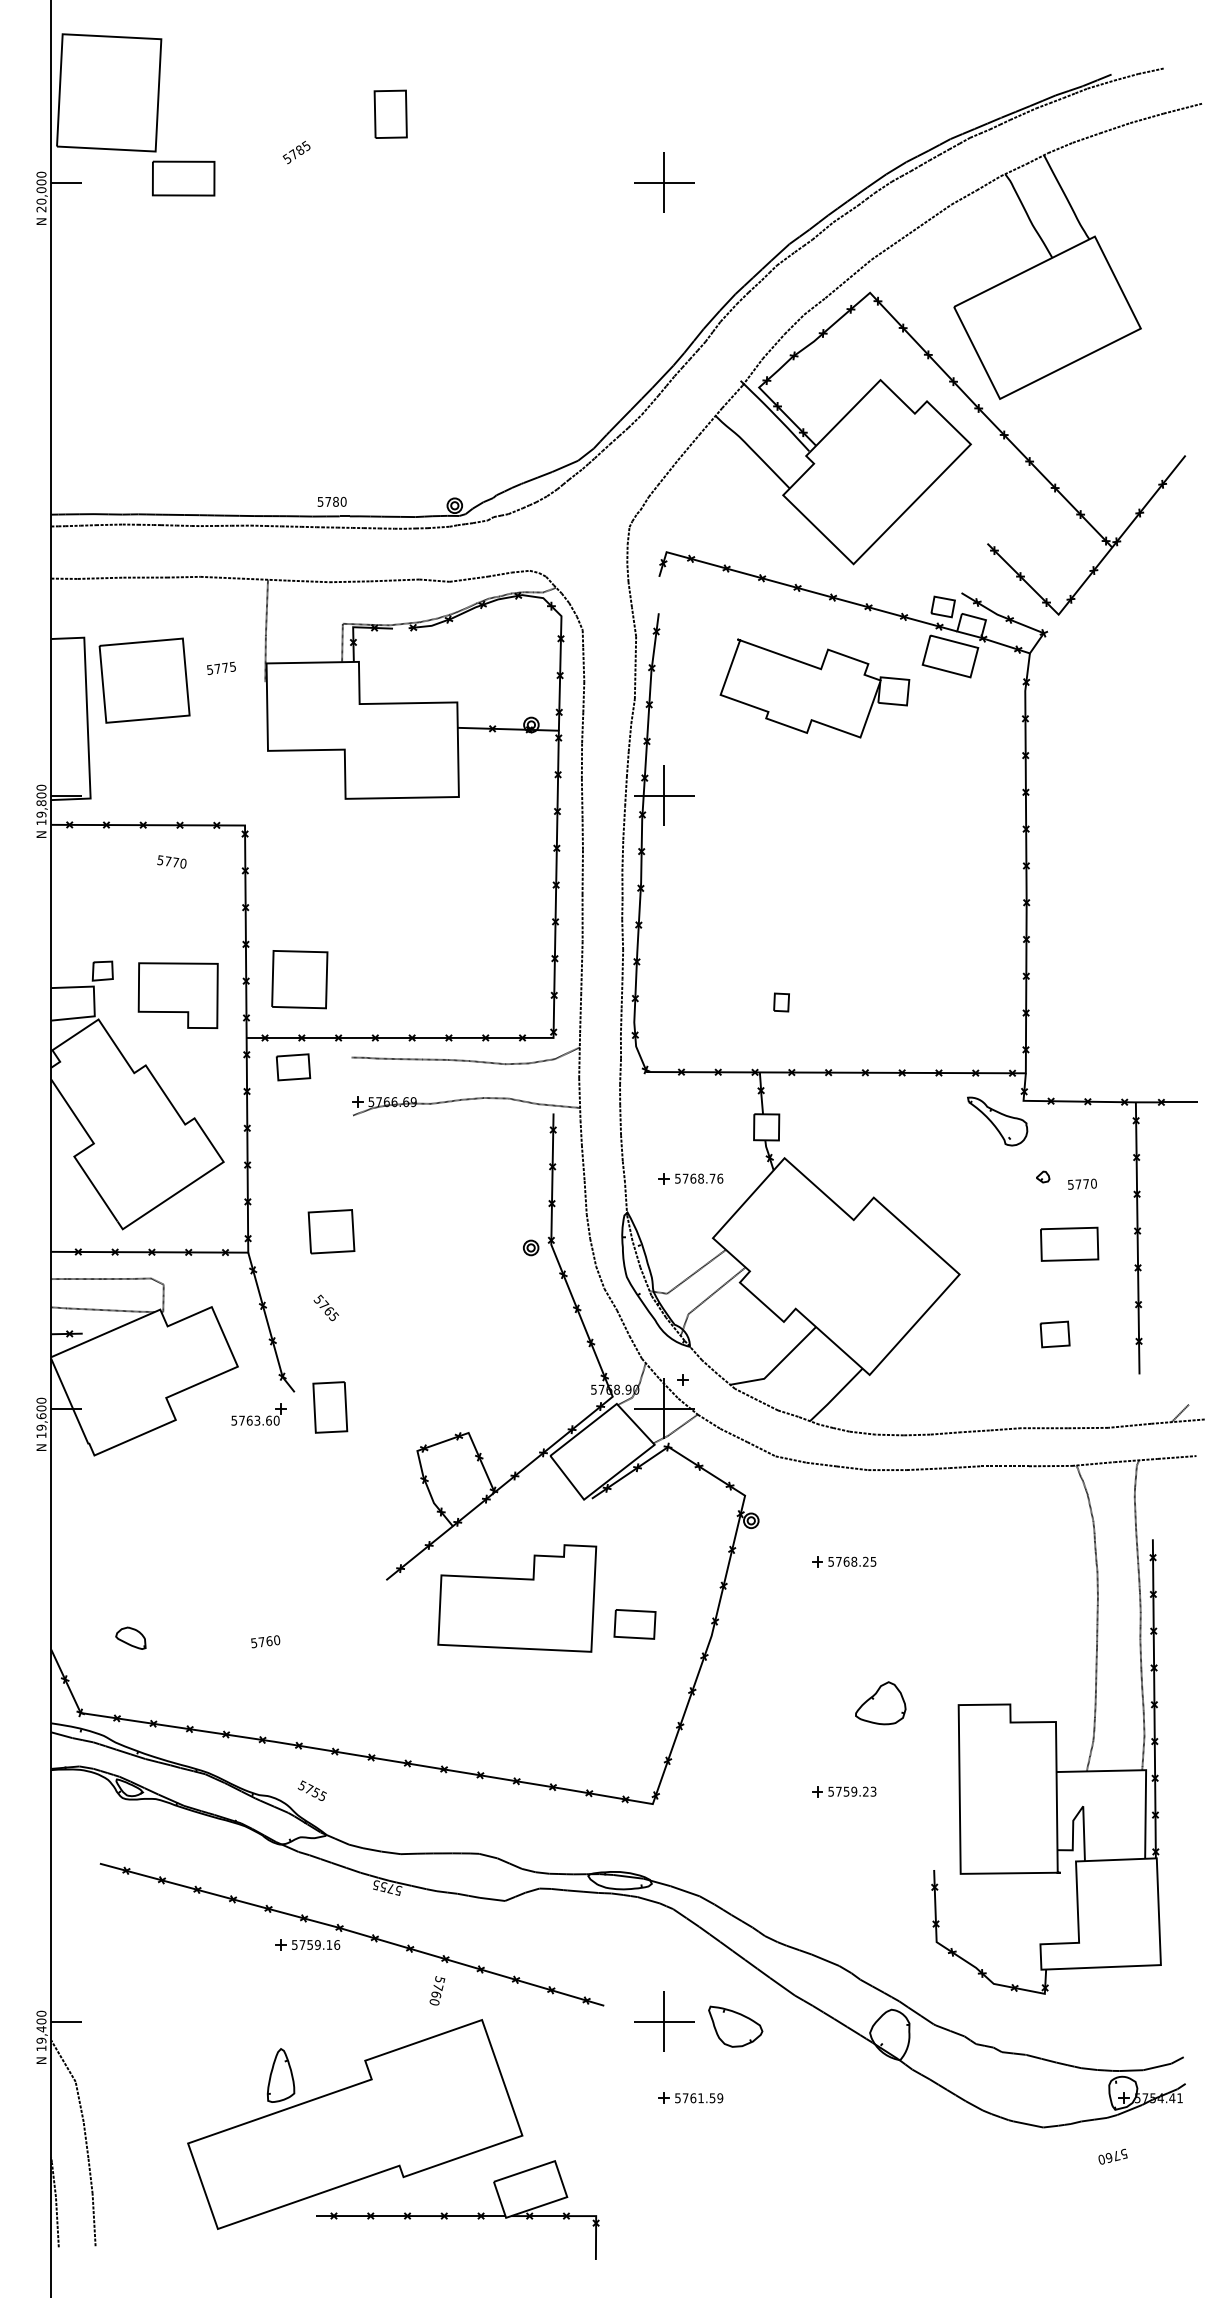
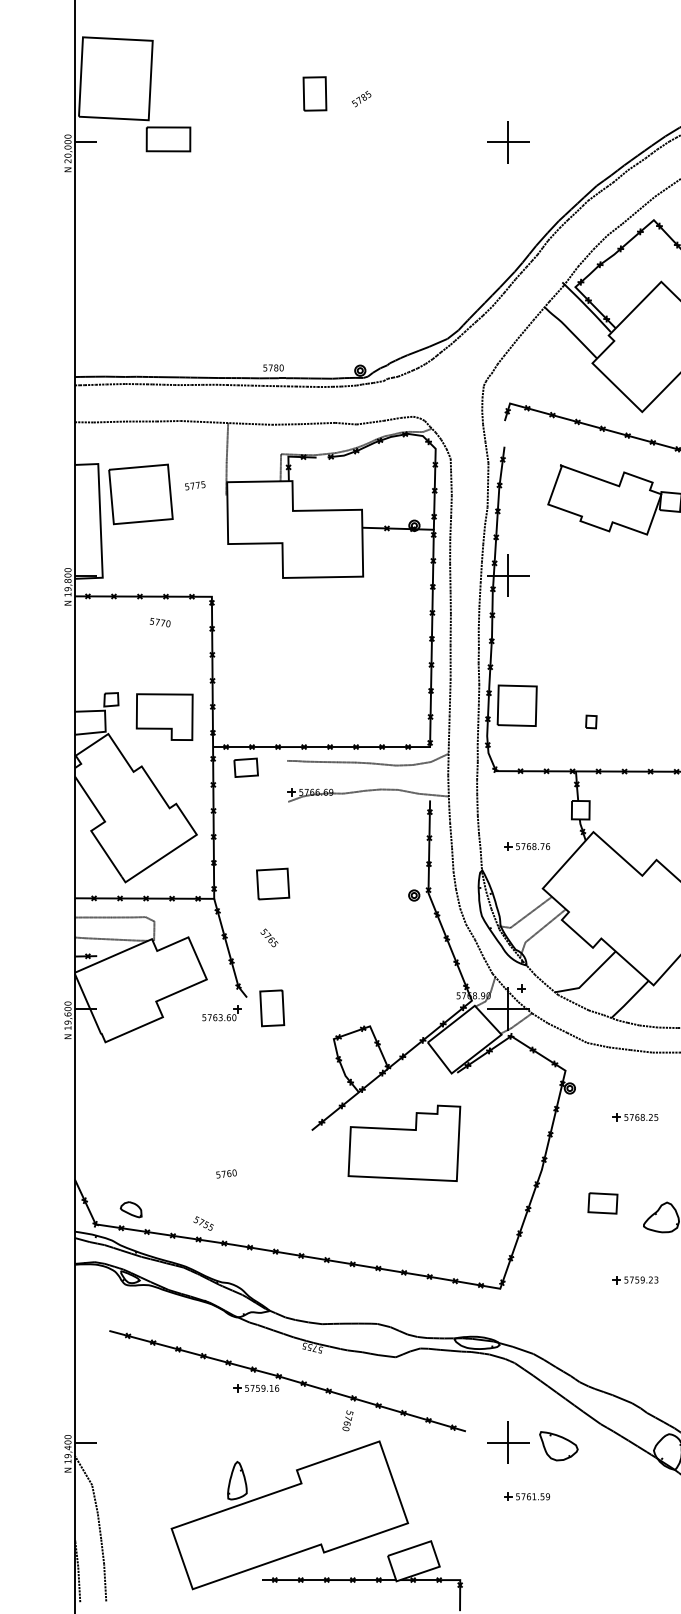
text: (296, 152) -> (361, 99), moved
part: (299, 979) -> (517, 705), moved
part: (634, 1624) -> (602, 1203), moved
part: (130, 1637) -> (130, 1209), moved
text: (311, 1790) -> (203, 1223), moved

